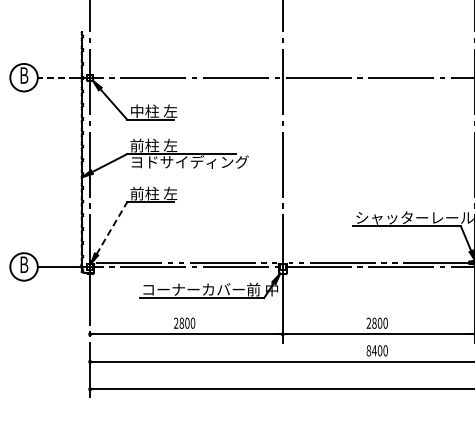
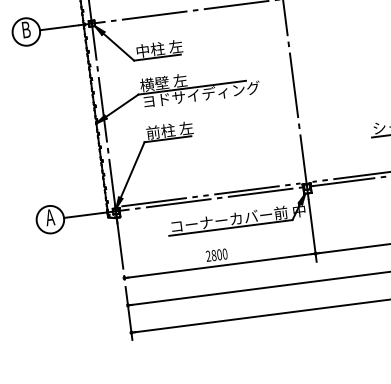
line: (56, 77) -> (58, 27), dashed -> solid
text: (144, 145) -> (154, 83), 前柱 左 -> 横壁 左
line: (112, 227) -> (133, 169), dashed -> solid
text: (23, 264) -> (49, 217), B -> A

